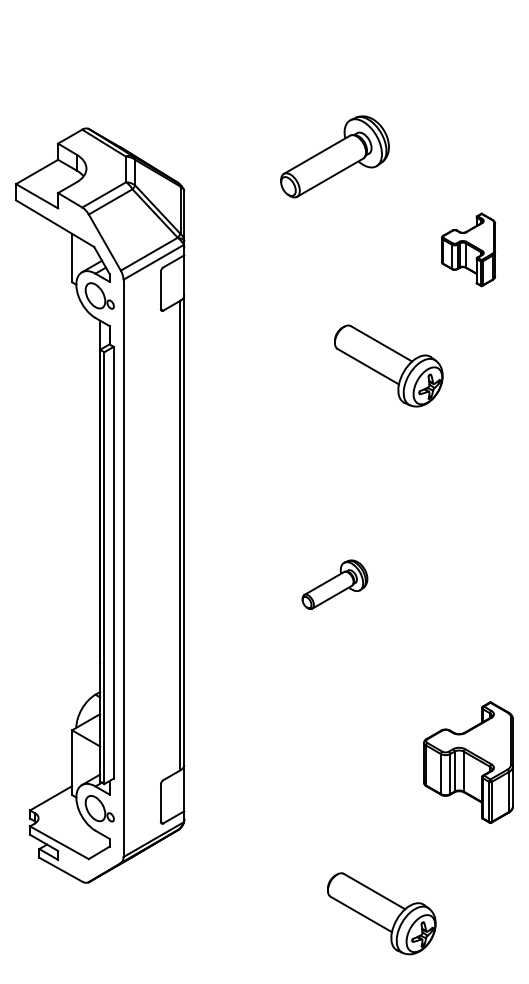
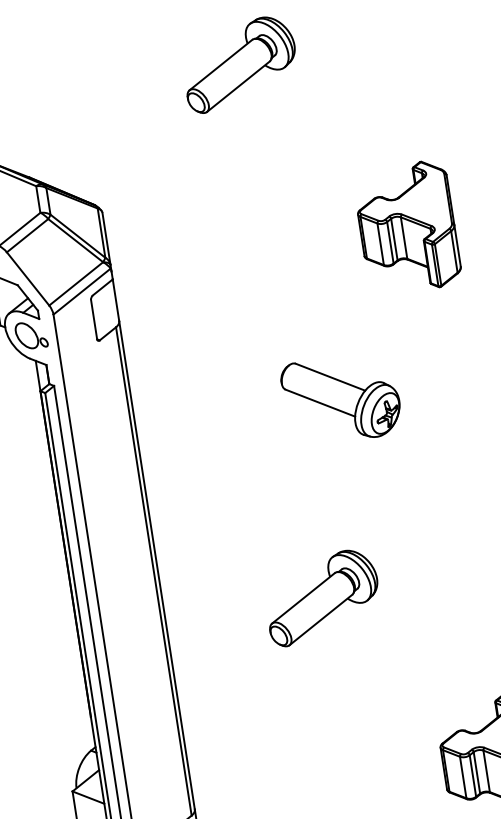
part: (334, 156) -> (239, 64), moved
part: (468, 249) -> (407, 227), size x1.67
part: (388, 365) -> (341, 398), moved
part: (334, 584) -> (321, 597), size x1.67

